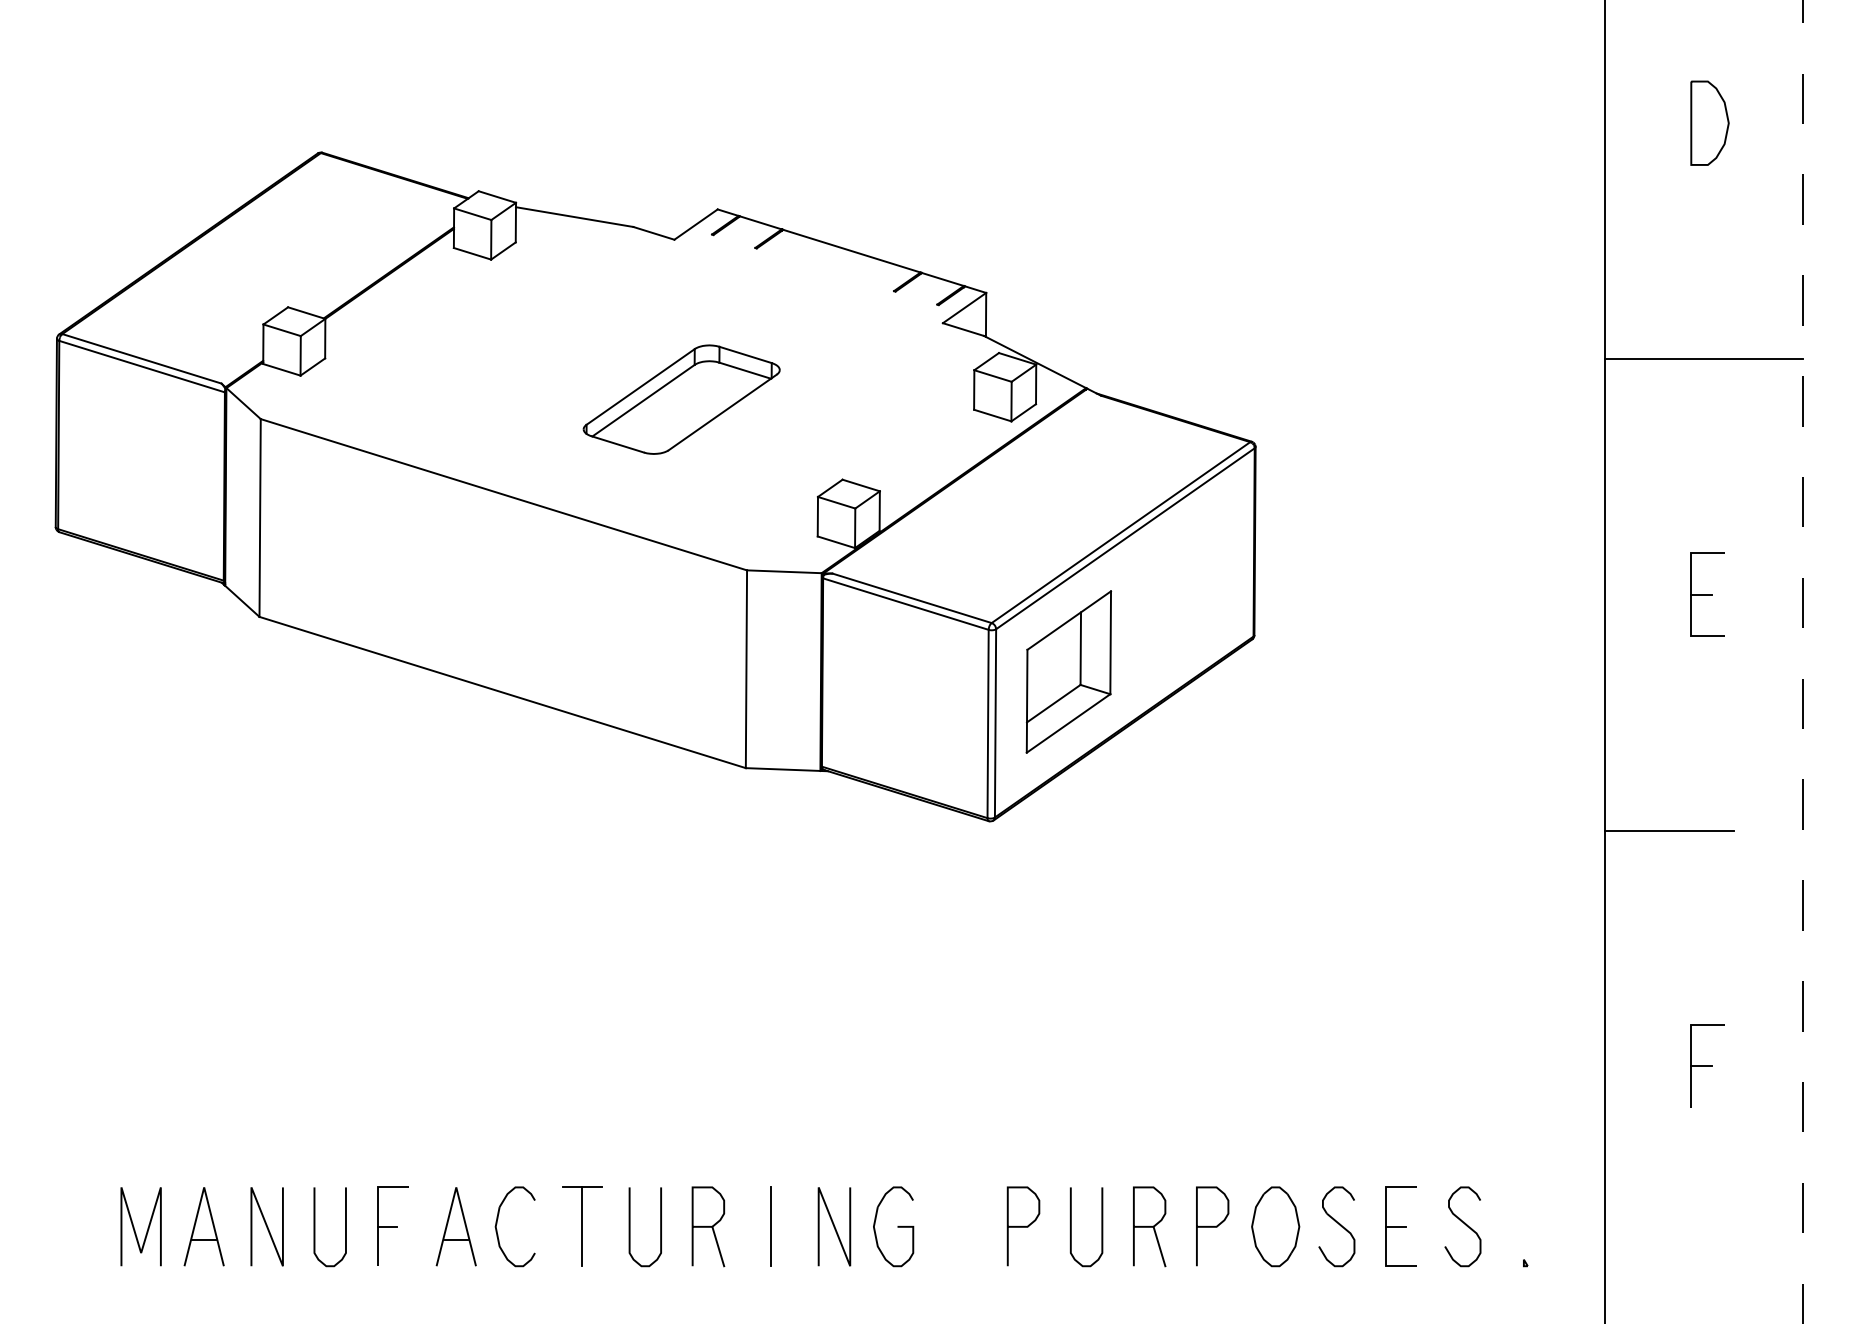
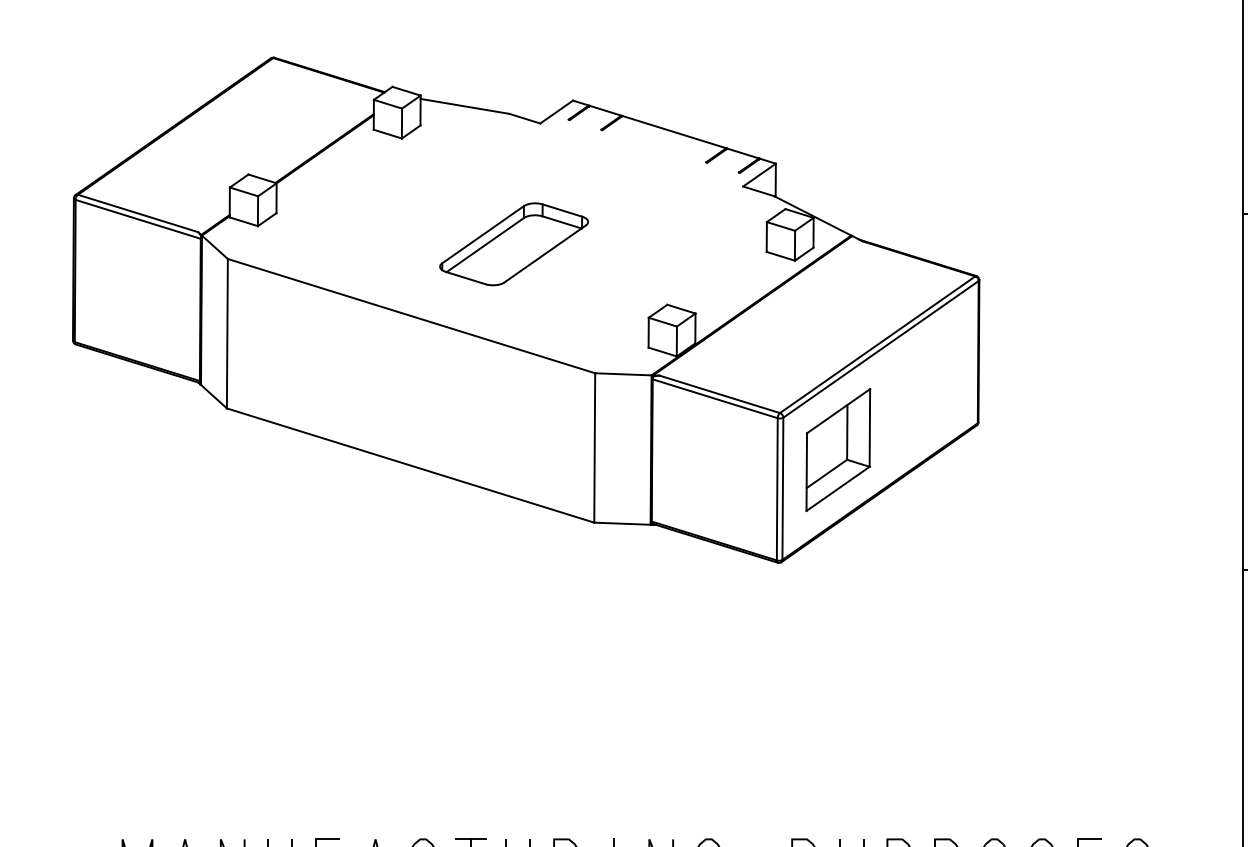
part: (681, 399) -> (513, 244), moved

